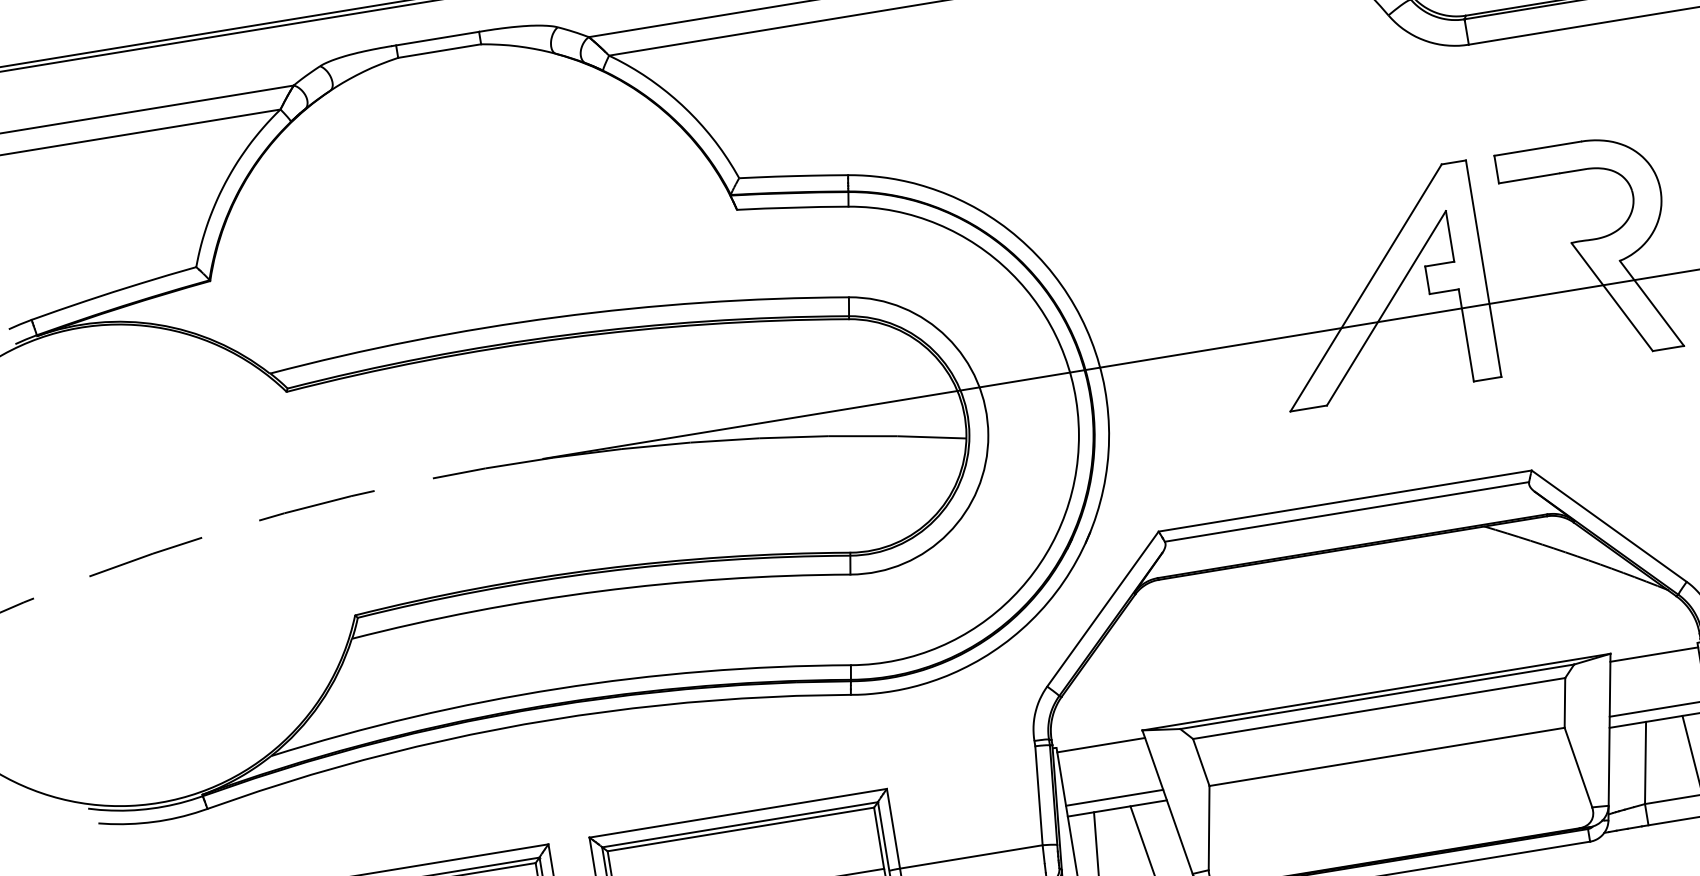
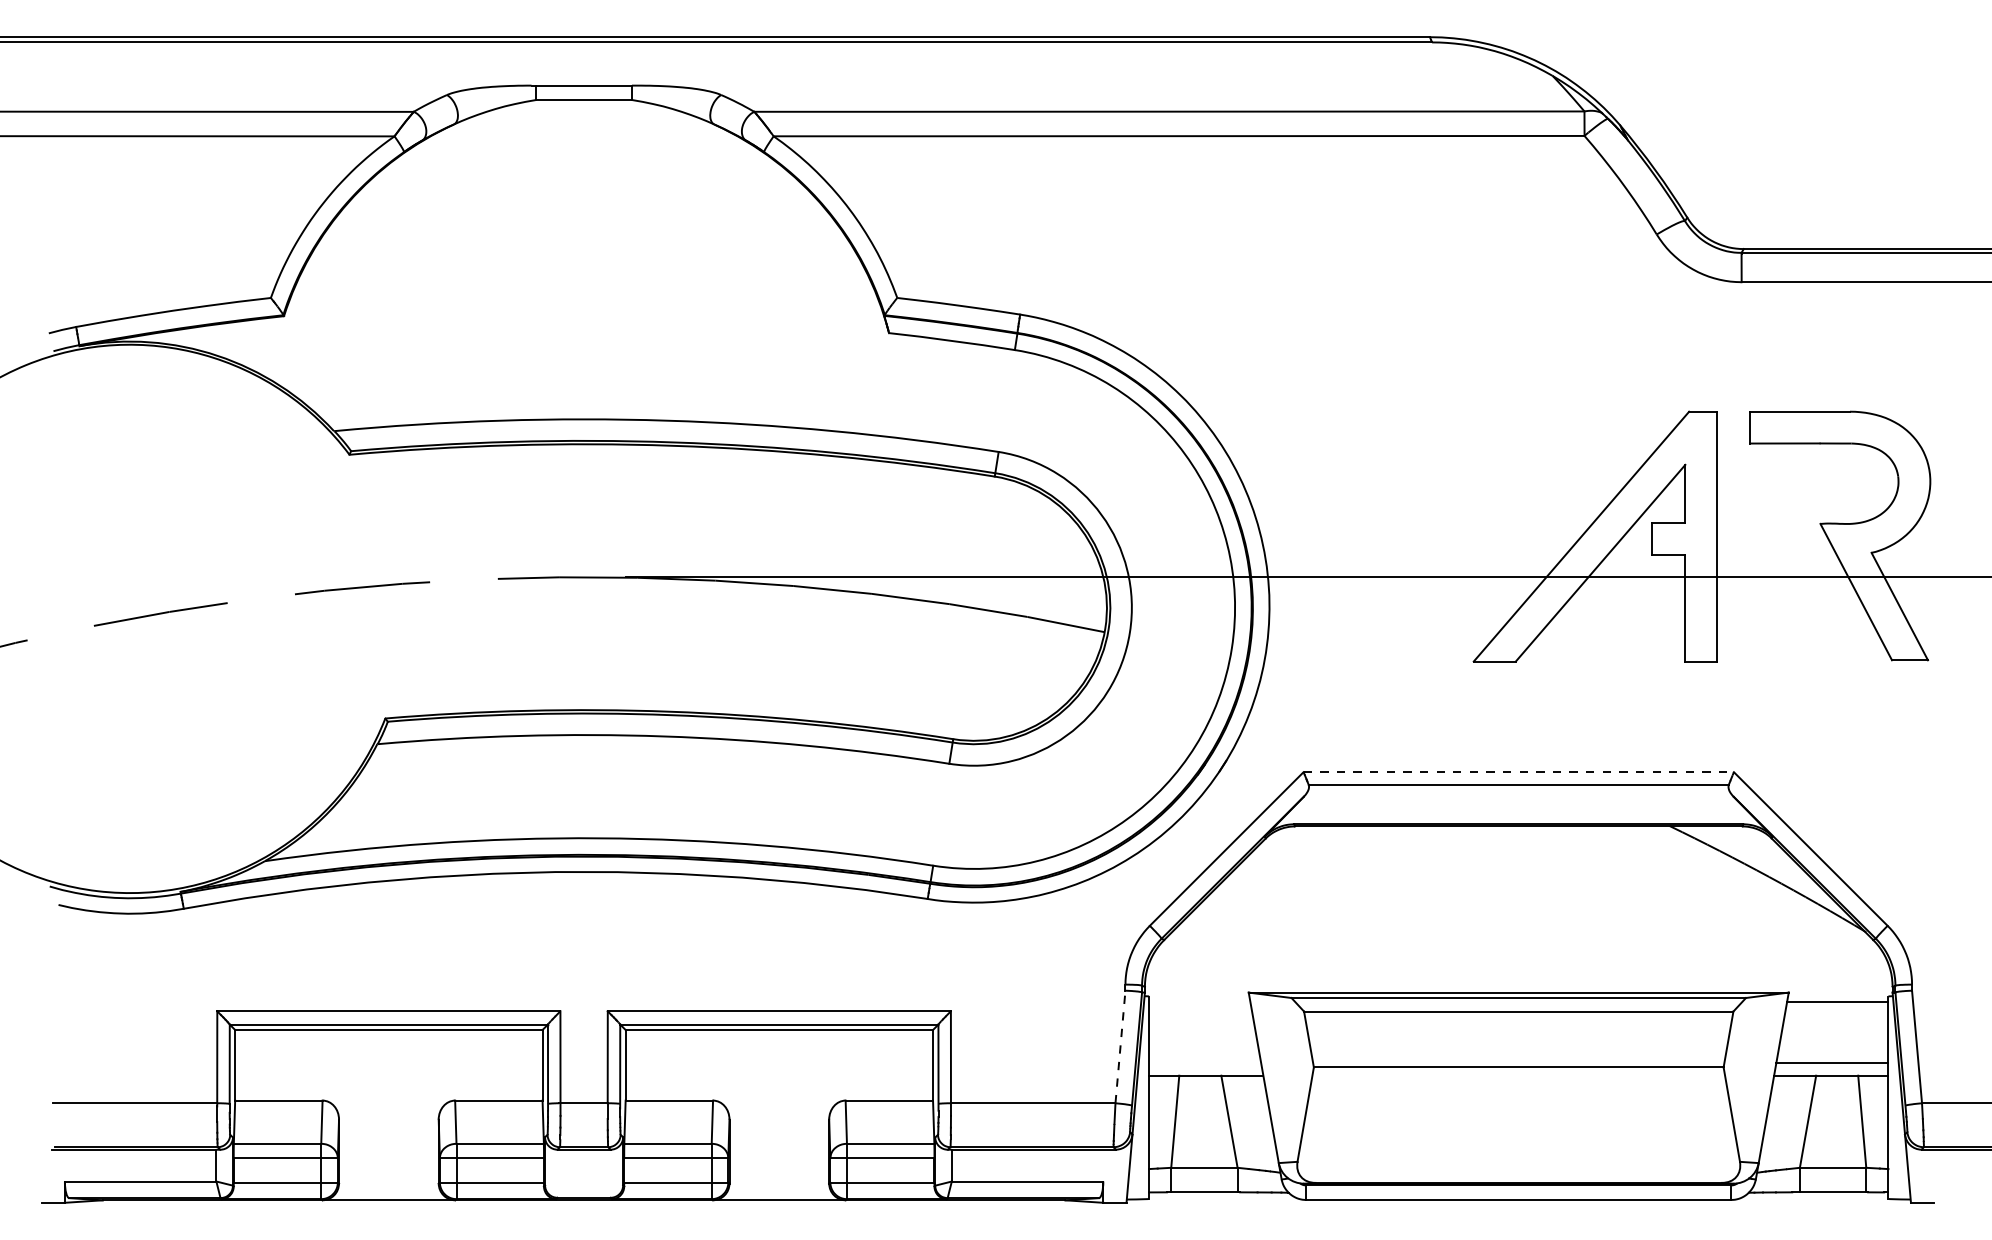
line: (1345, 501) -> (1519, 772), solid -> dashed
line: (1101, 745) -> (1199, 1001), removed
line: (1038, 795) -> (1120, 1046), solid -> dashed
line: (1115, 798) -> (1205, 1063), removed

